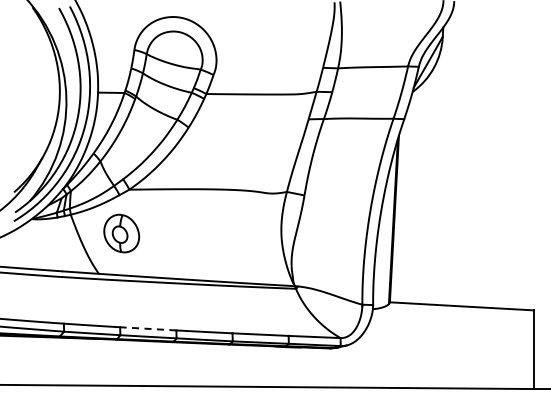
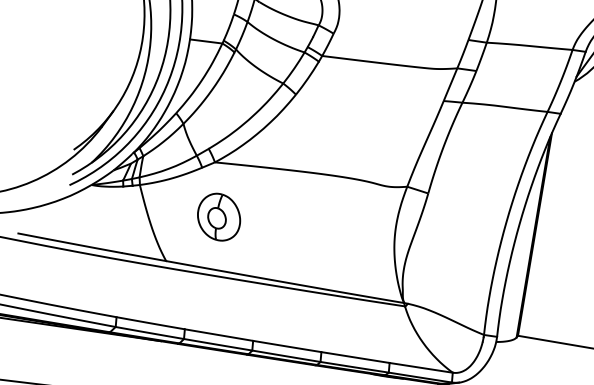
part: (121, 233) -> (218, 217), moved
line: (147, 328) -> (218, 334), dashed -> solid

